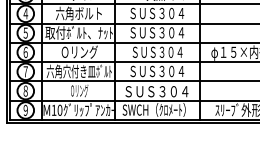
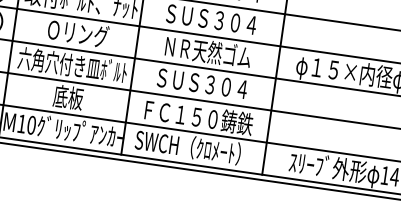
text: (157, 51) -> (207, 50), ＳＵＳ３０４ -> ＮＲ天然ゴム
text: (79, 90) -> (68, 96), Ｏリング -> 底板
text: (157, 91) -> (198, 117), ＳＵＳ３０４ -> ＦＣ１５０鋳鉄

